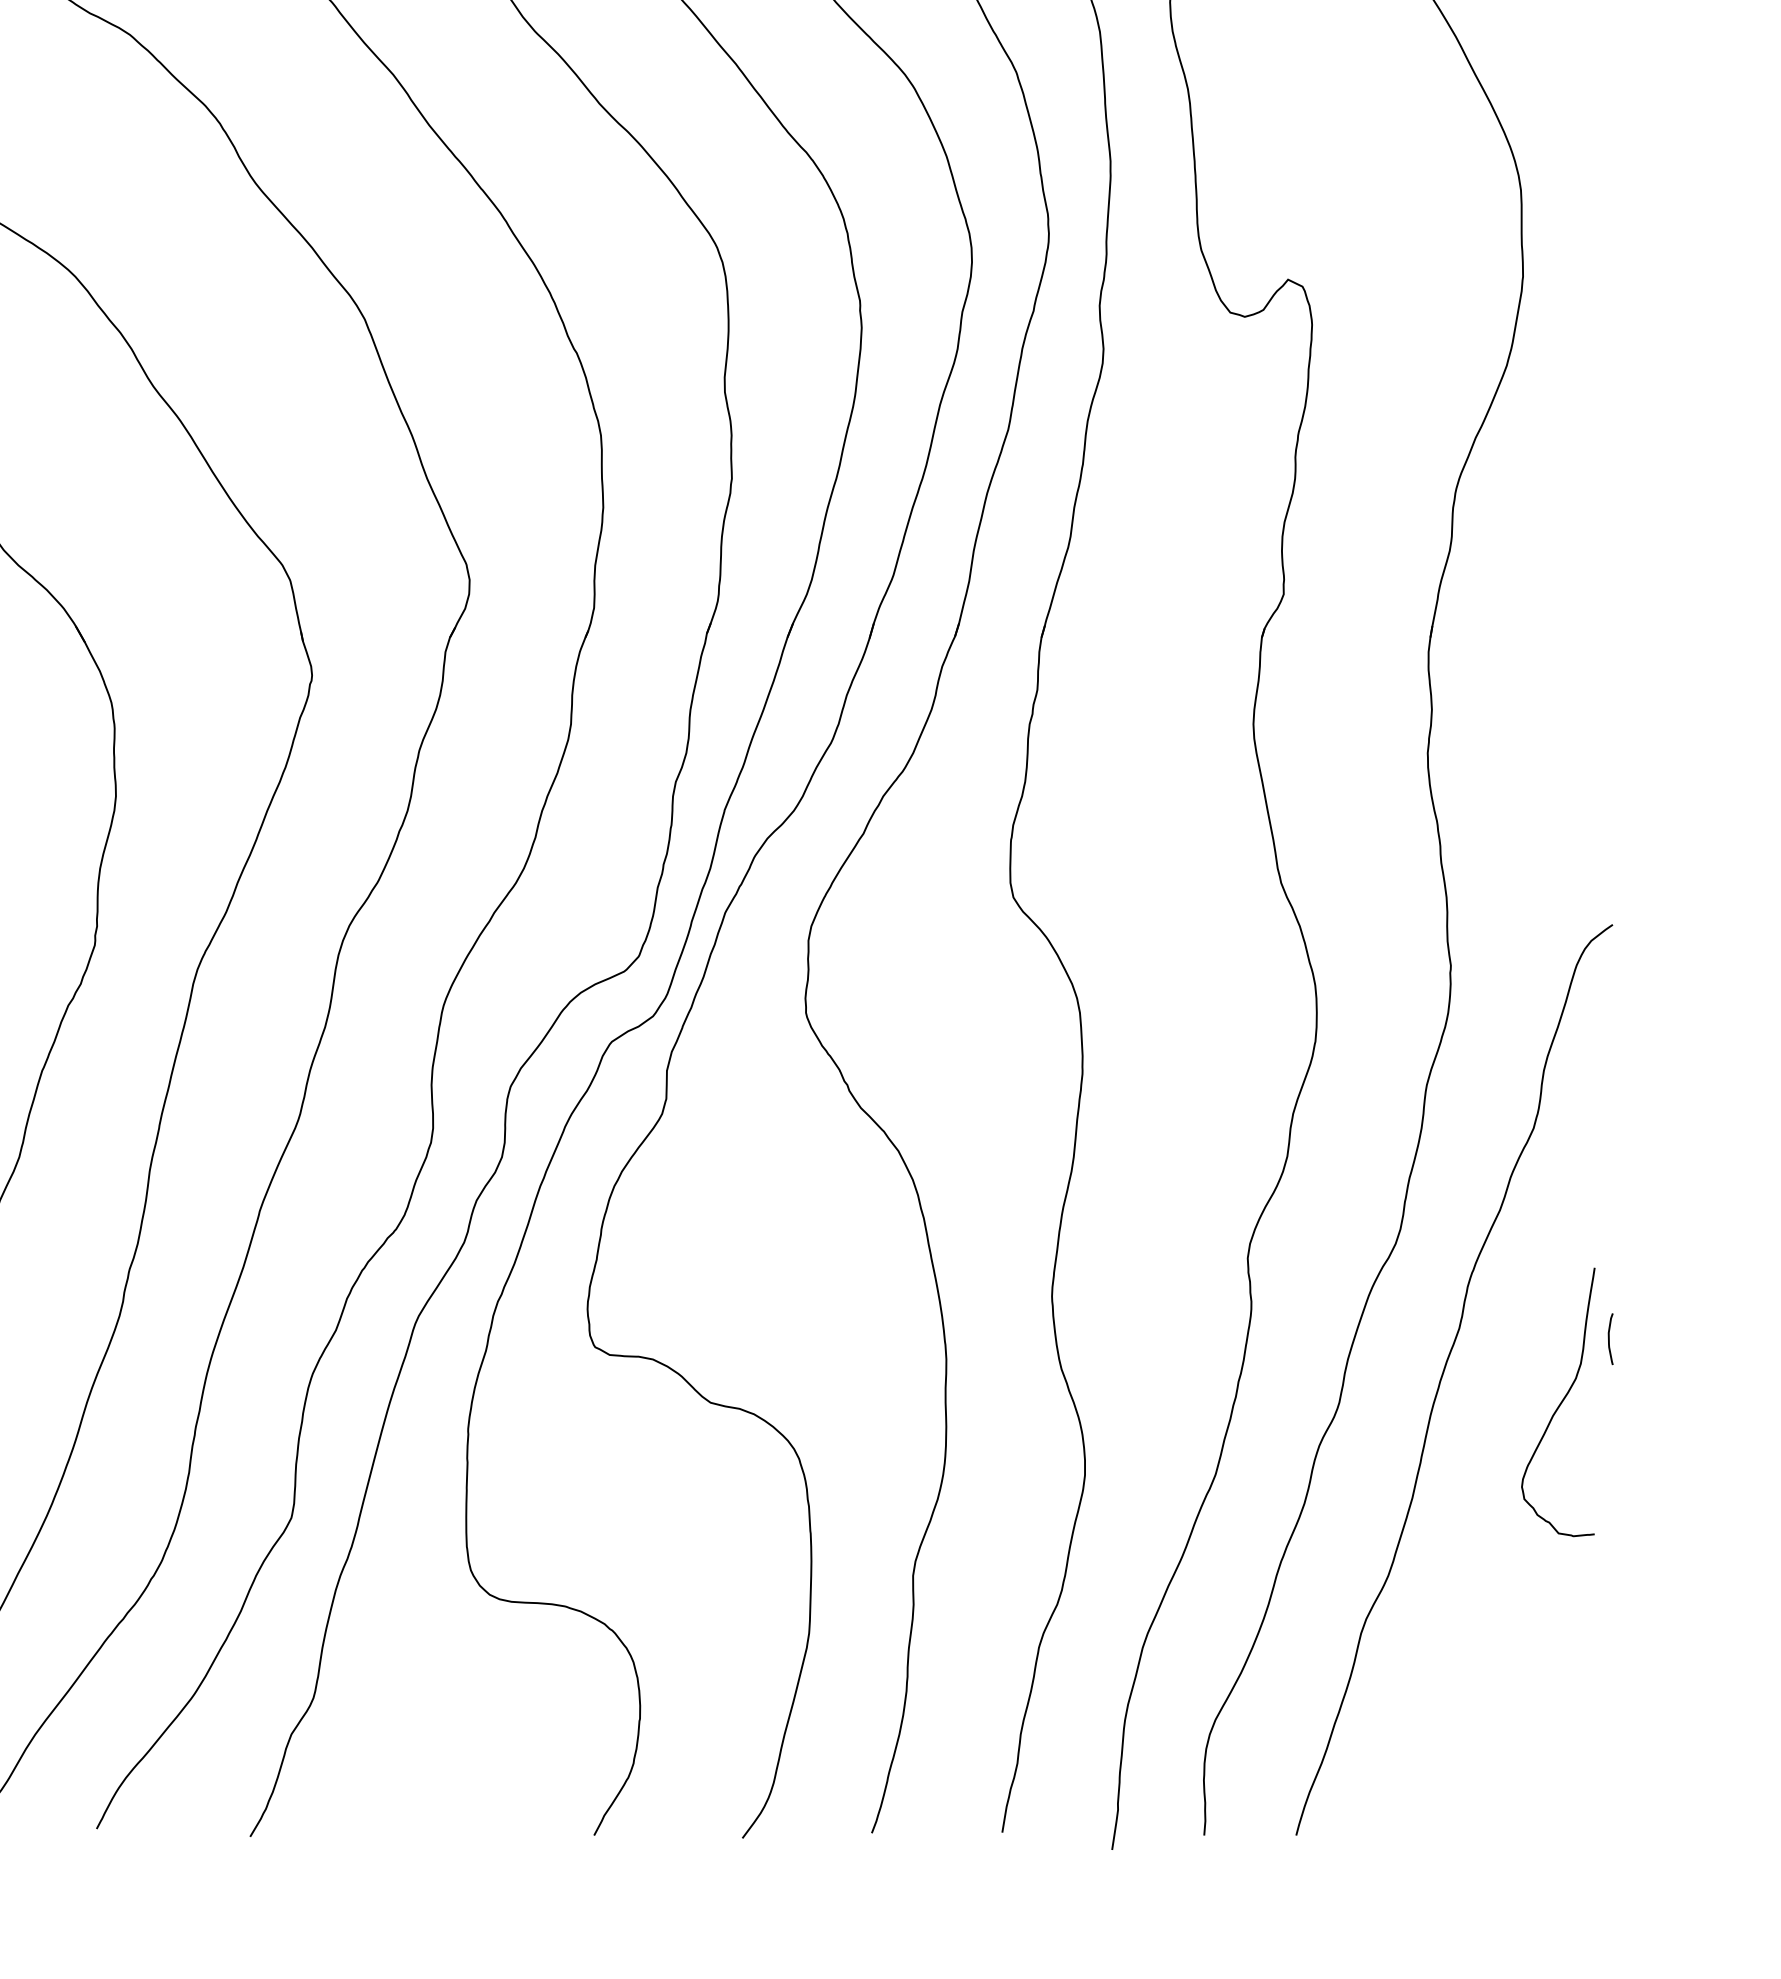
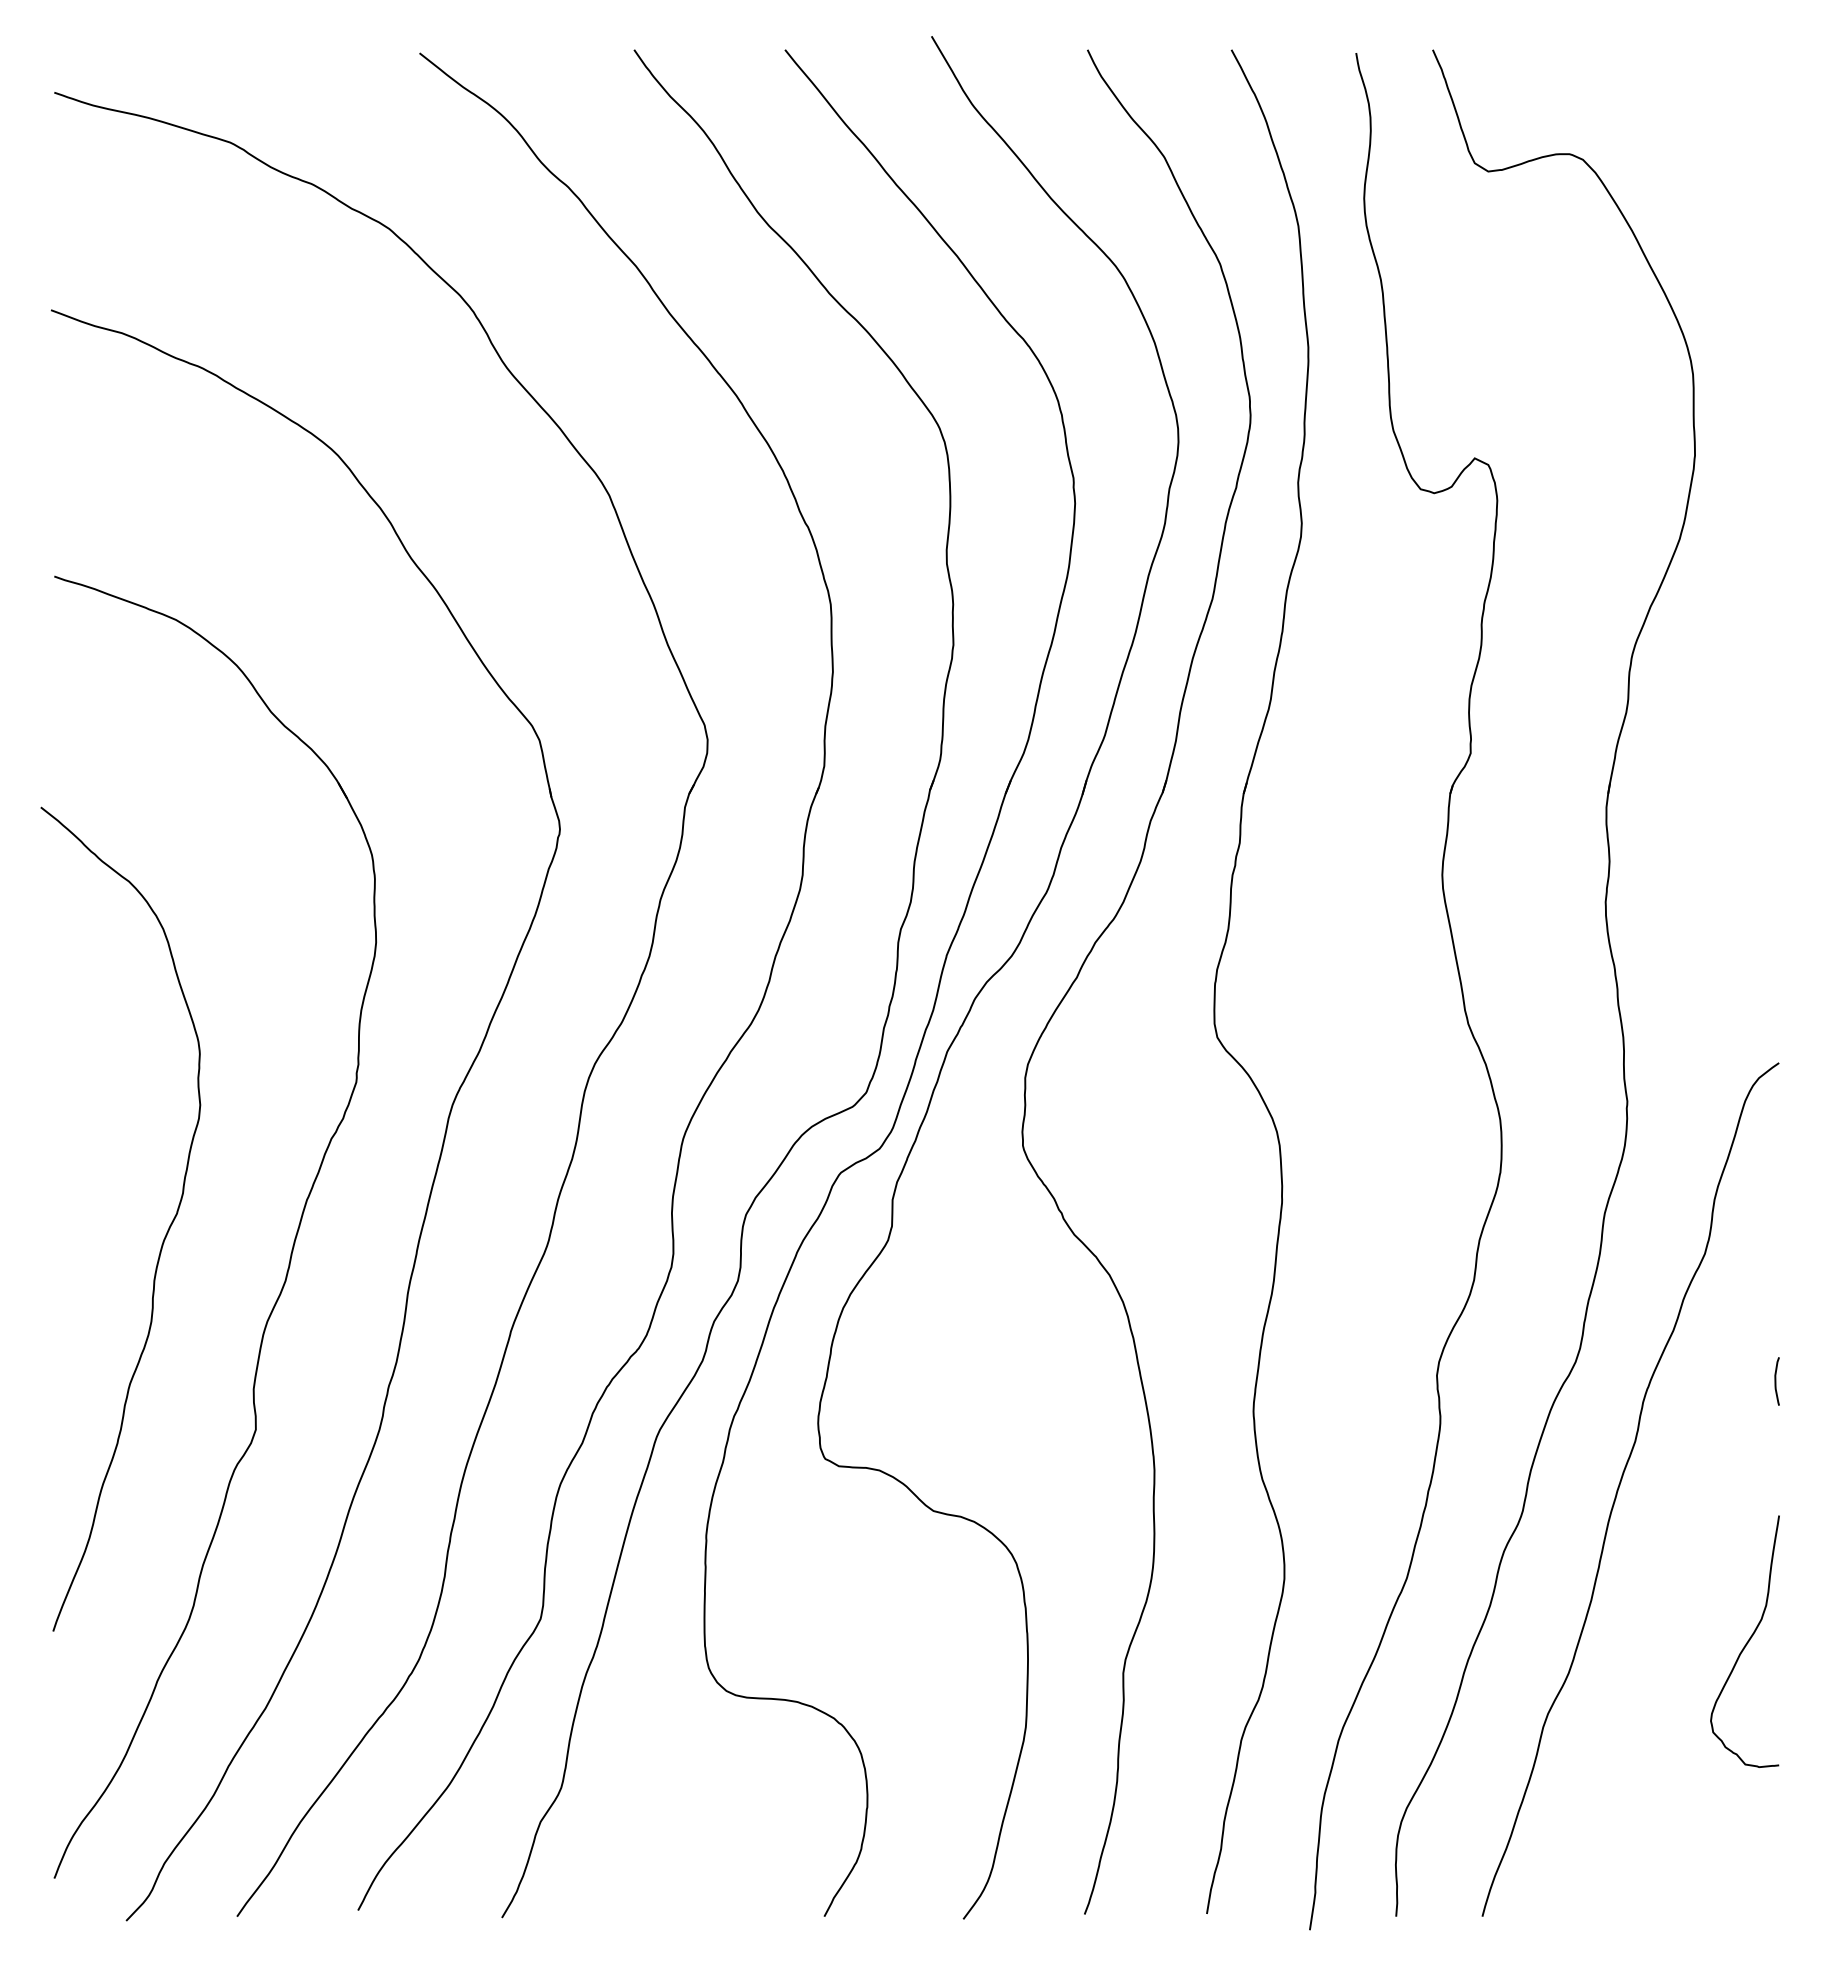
curve: (1610, 1339) -> (1776, 1381), moved
curve: (1559, 1403) -> (1746, 1642), moved

